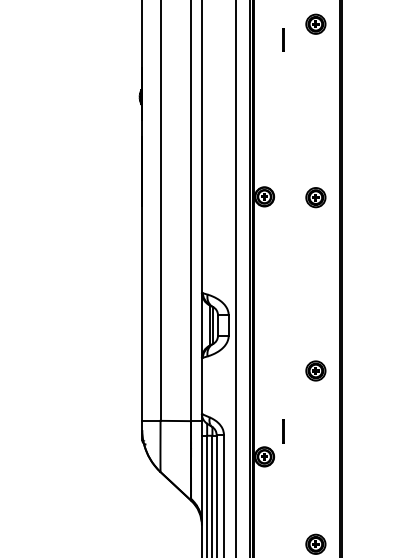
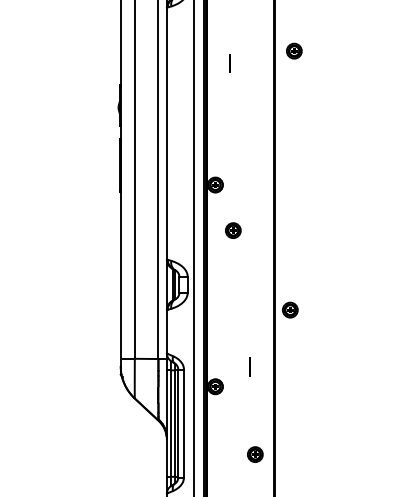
part: (316, 23) -> (294, 50), moved
part: (316, 197) -> (233, 230), moved
part: (316, 370) -> (290, 309), moved
line: (282, 430) -> (249, 366), moved

